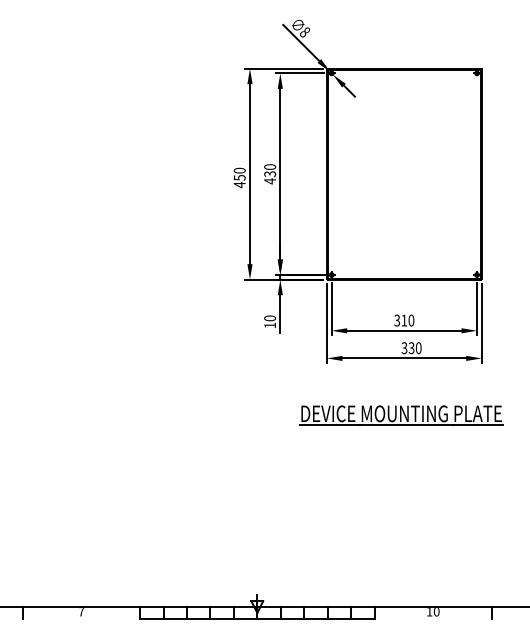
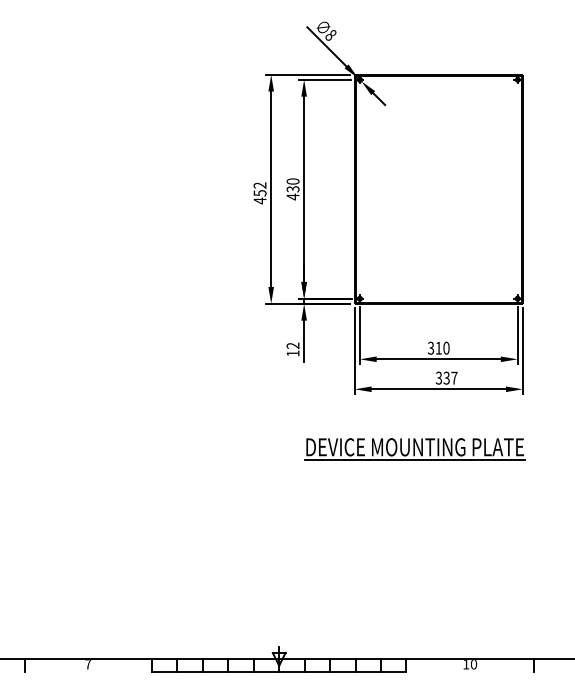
text: (239, 170) -> (259, 185), 450 -> 452
text: (270, 318) -> (293, 345), 10 -> 12
text: (418, 348) -> (454, 378), 330 -> 337
part: (401, 415) -> (415, 449), moved

